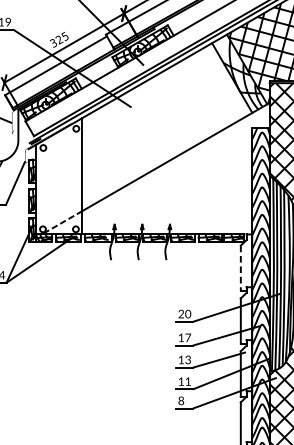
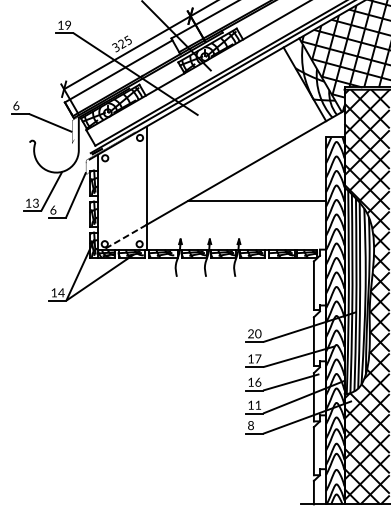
line: (187, 187) -> (257, 200), added
line: (240, 269) -> (313, 286), dashed -> solid
text: (188, 359) -> (258, 381), 13 -> 16

